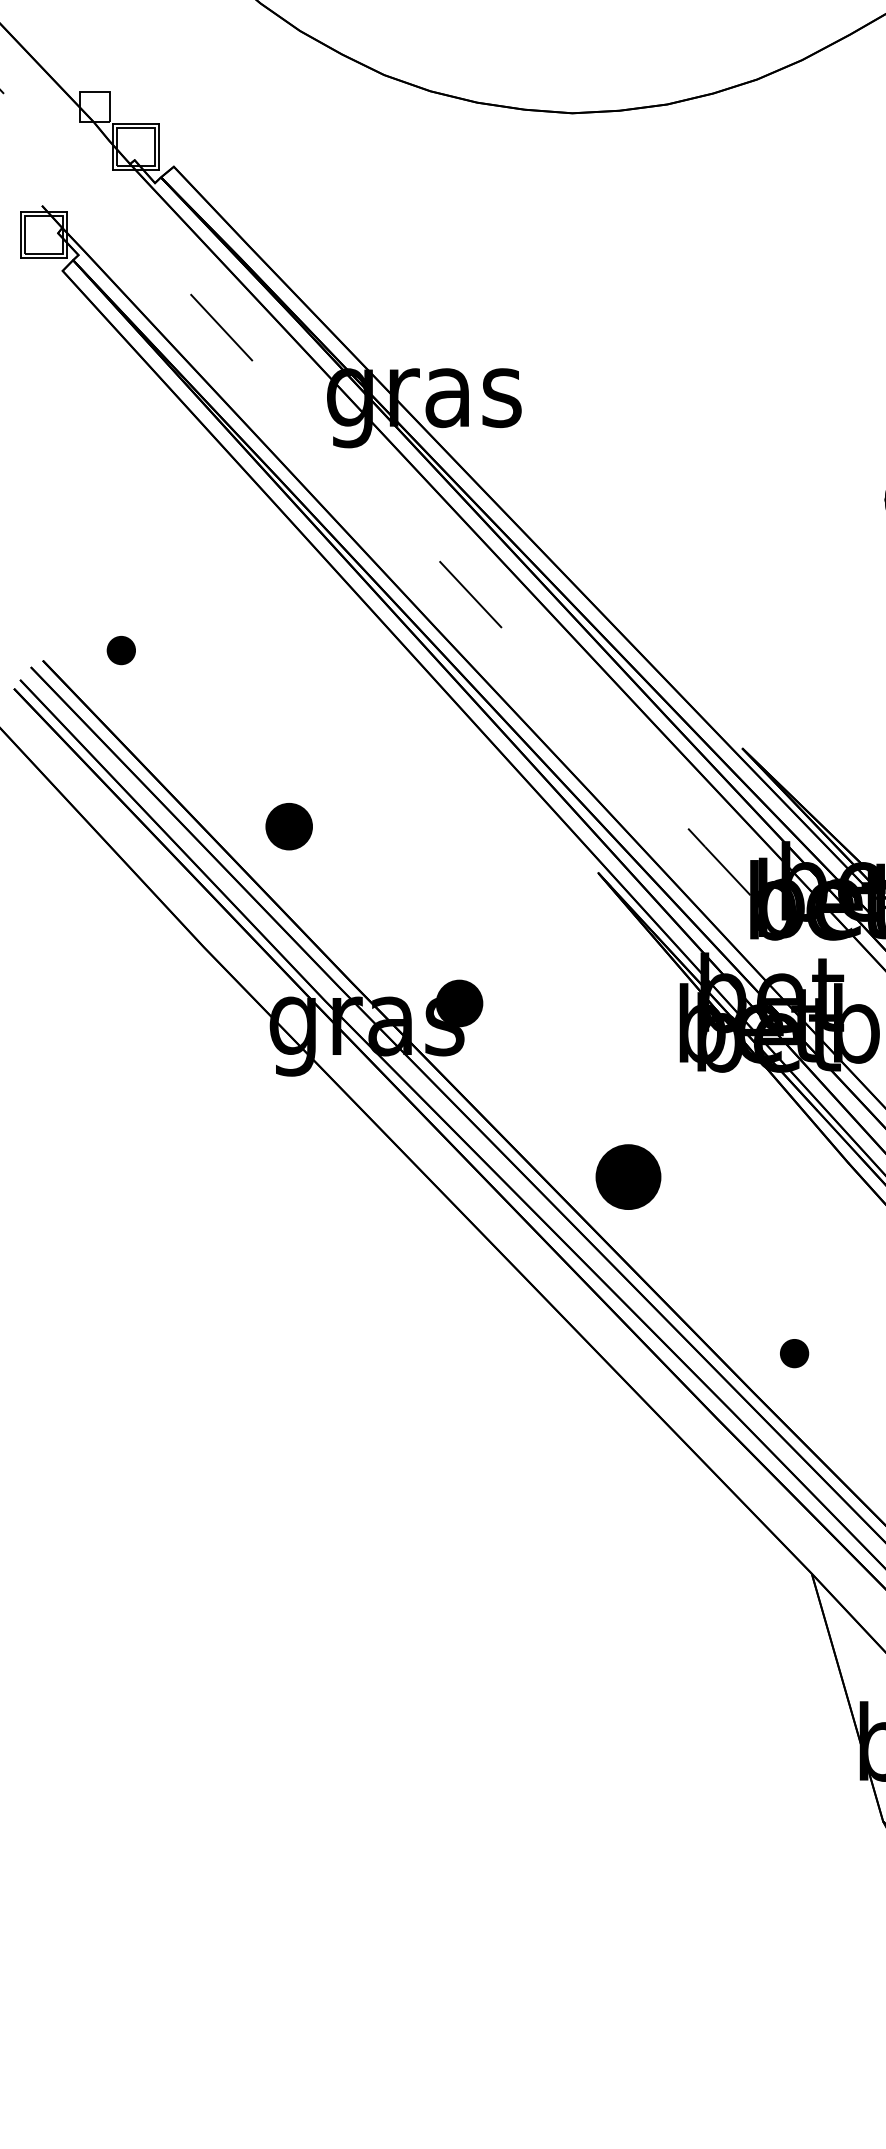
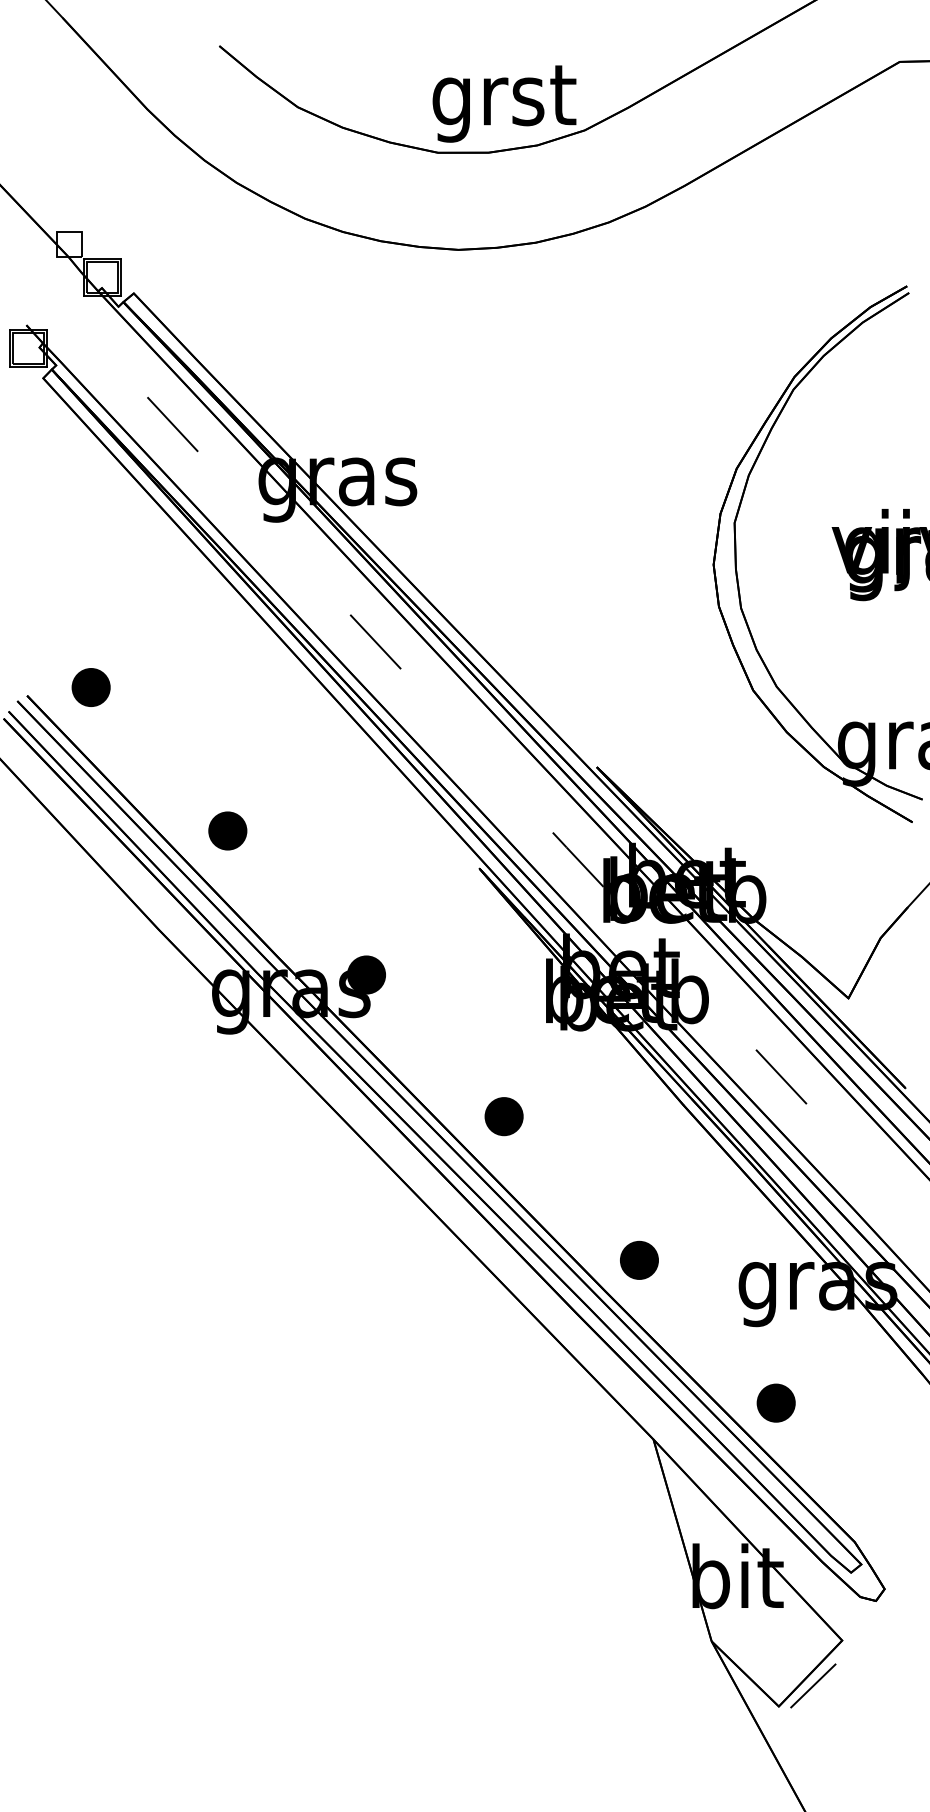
part: (120, 650) -> (90, 687), size x1.67
part: (627, 1177) -> (503, 1116), size x0.71
part: (794, 1352) -> (639, 1259), size x1.67

